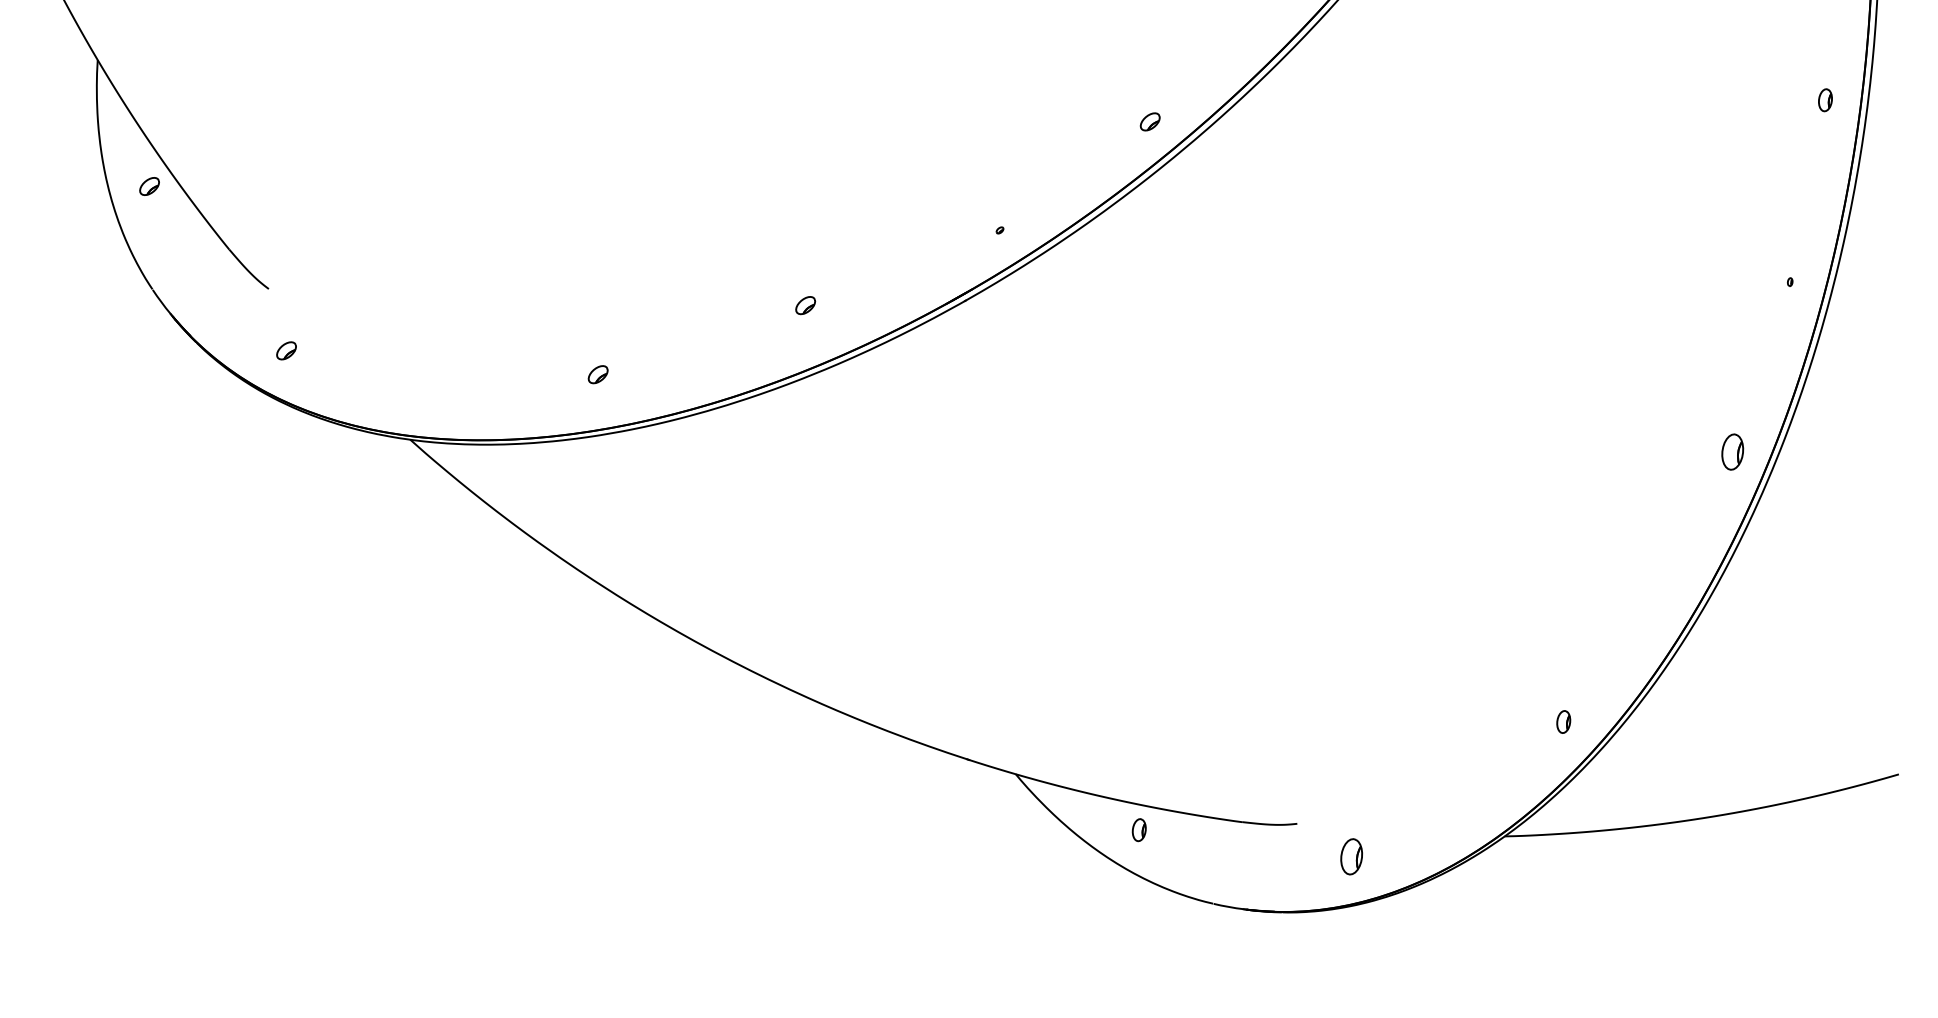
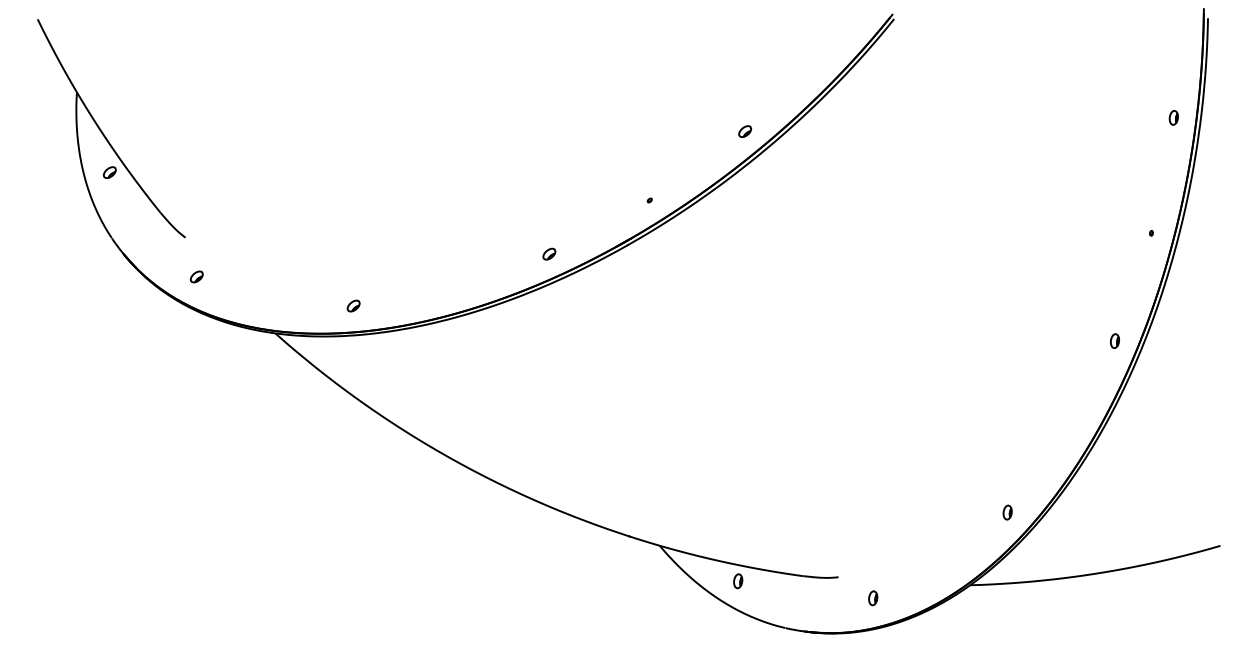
part: (805, 304) -> (549, 253), moved
part: (597, 373) -> (353, 305), moved
part: (1731, 450) -> (1114, 340), size x0.62
part: (1352, 857) -> (873, 598), size x0.62

